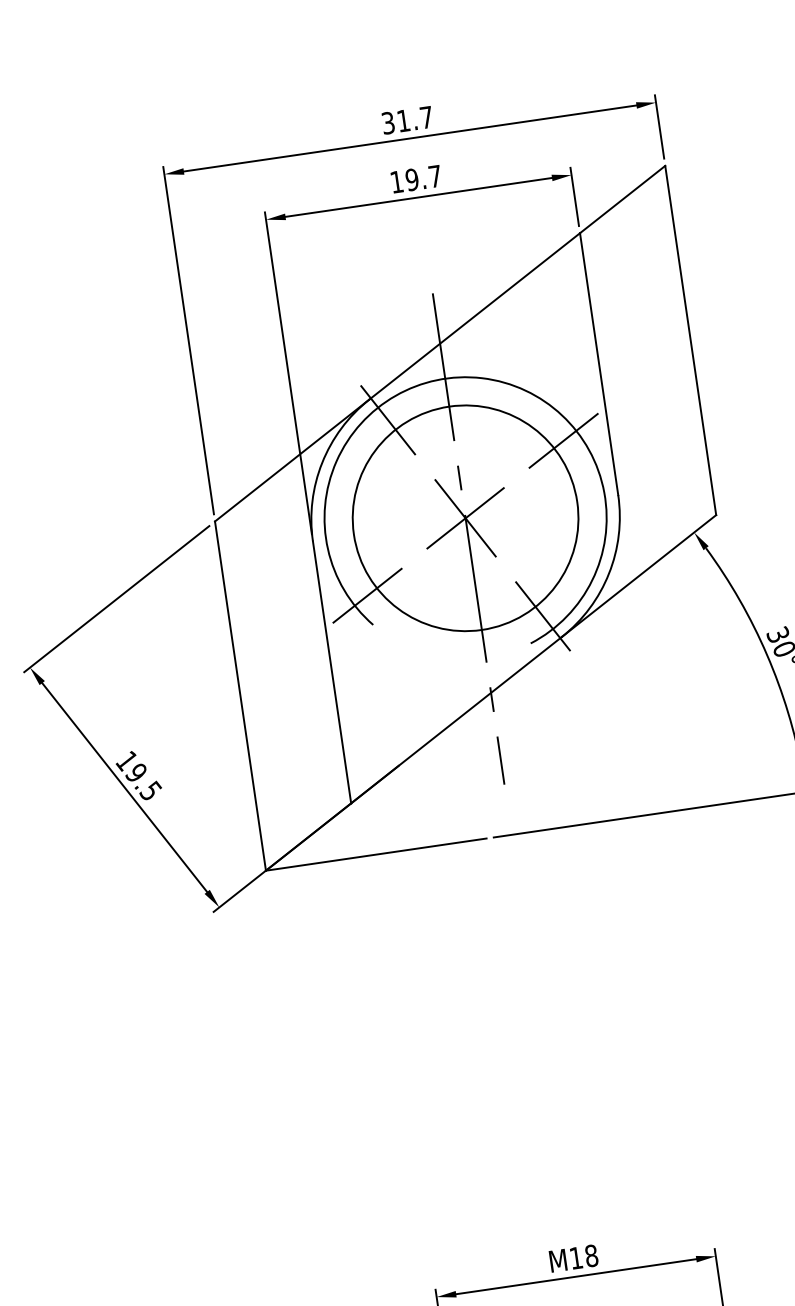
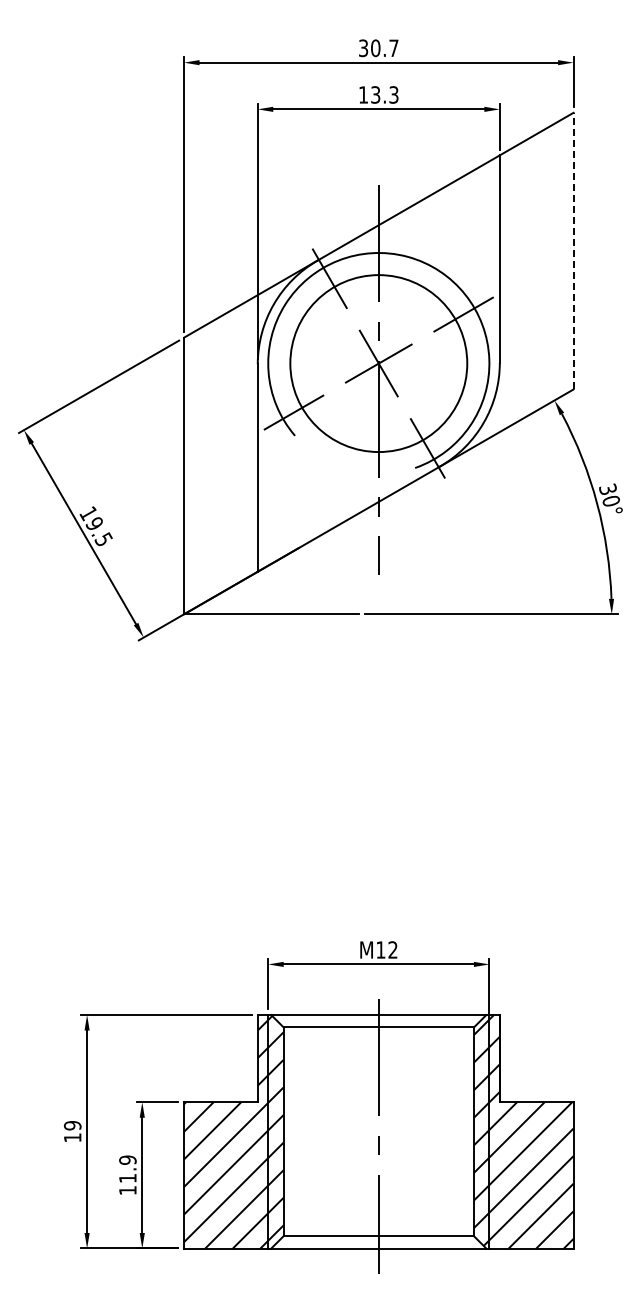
text: (403, 121) -> (375, 48), 31.7 -> 30.7
text: (423, 177) -> (384, 94), 19.7 -> 13.3
line: (690, 339) -> (573, 250), solid -> dashed
text: (590, 1255) -> (392, 949), M18 -> M12

